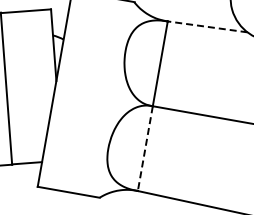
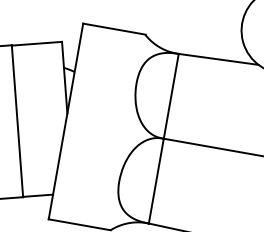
line: (207, 27) -> (218, 59), dashed -> solid
line: (145, 149) -> (156, 181), dashed -> solid

